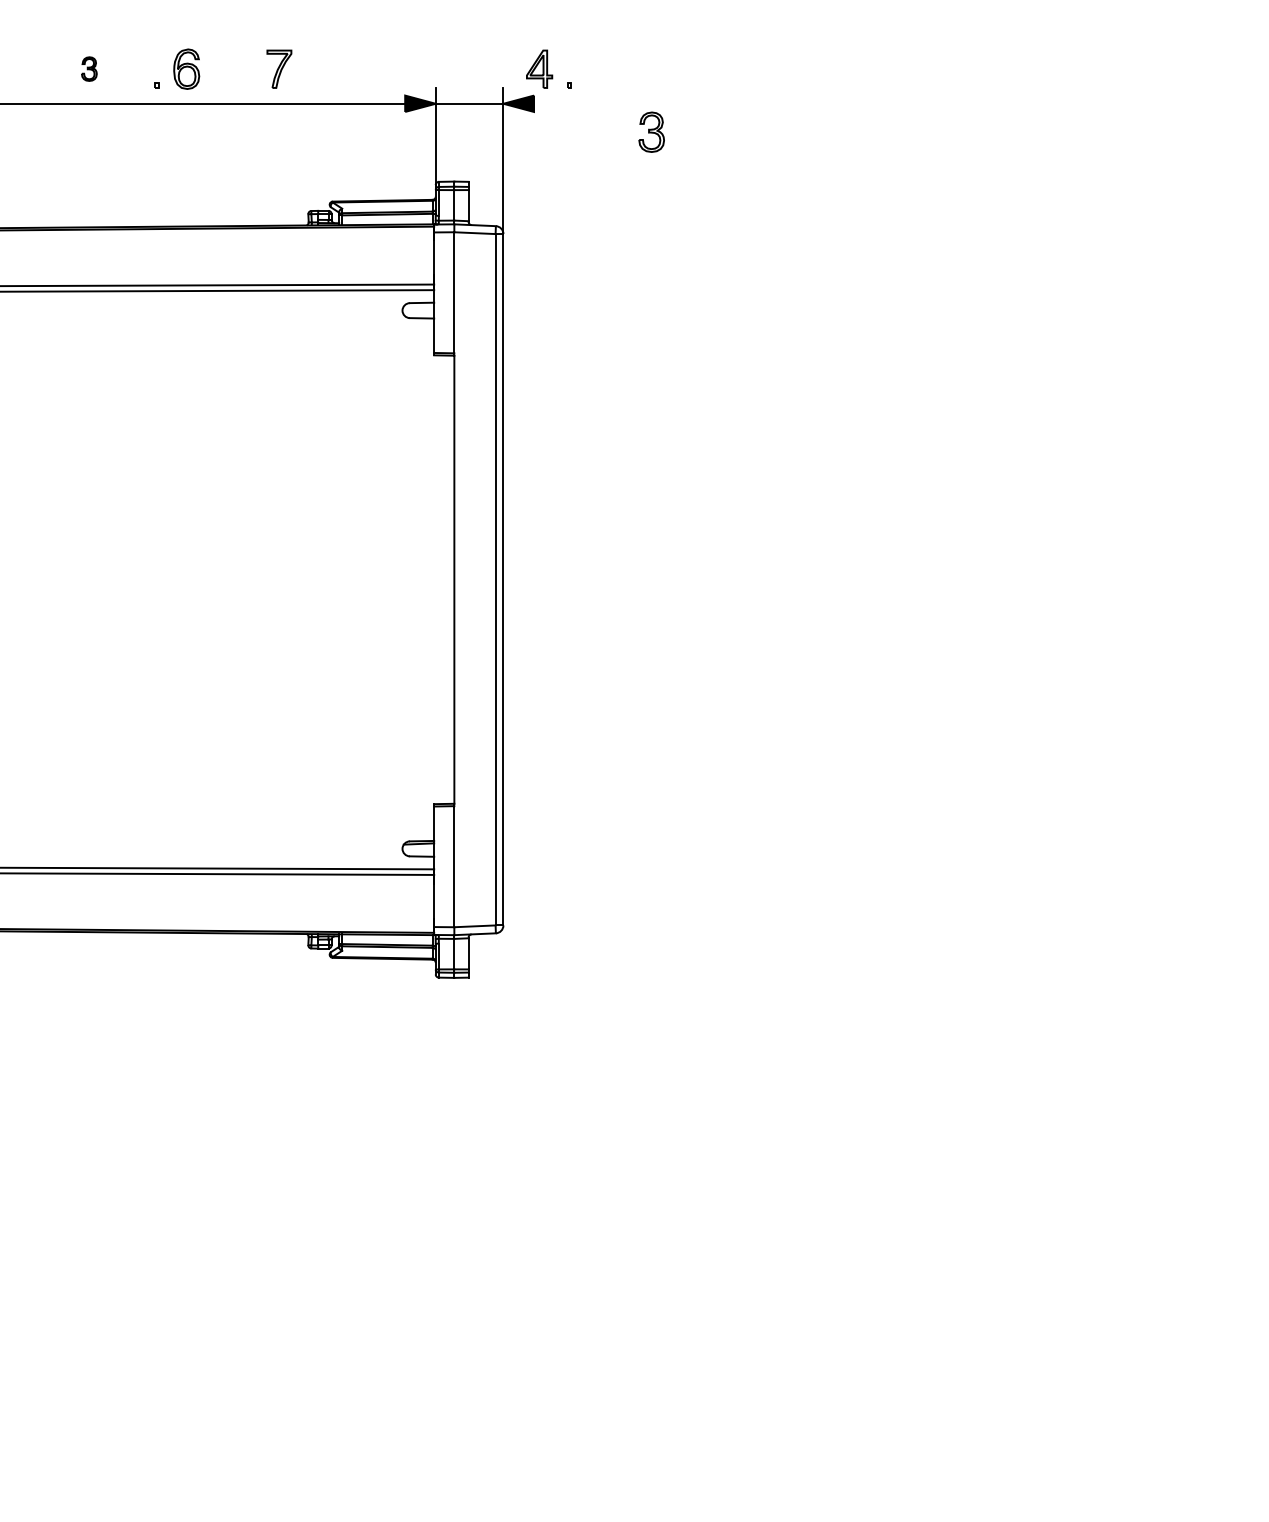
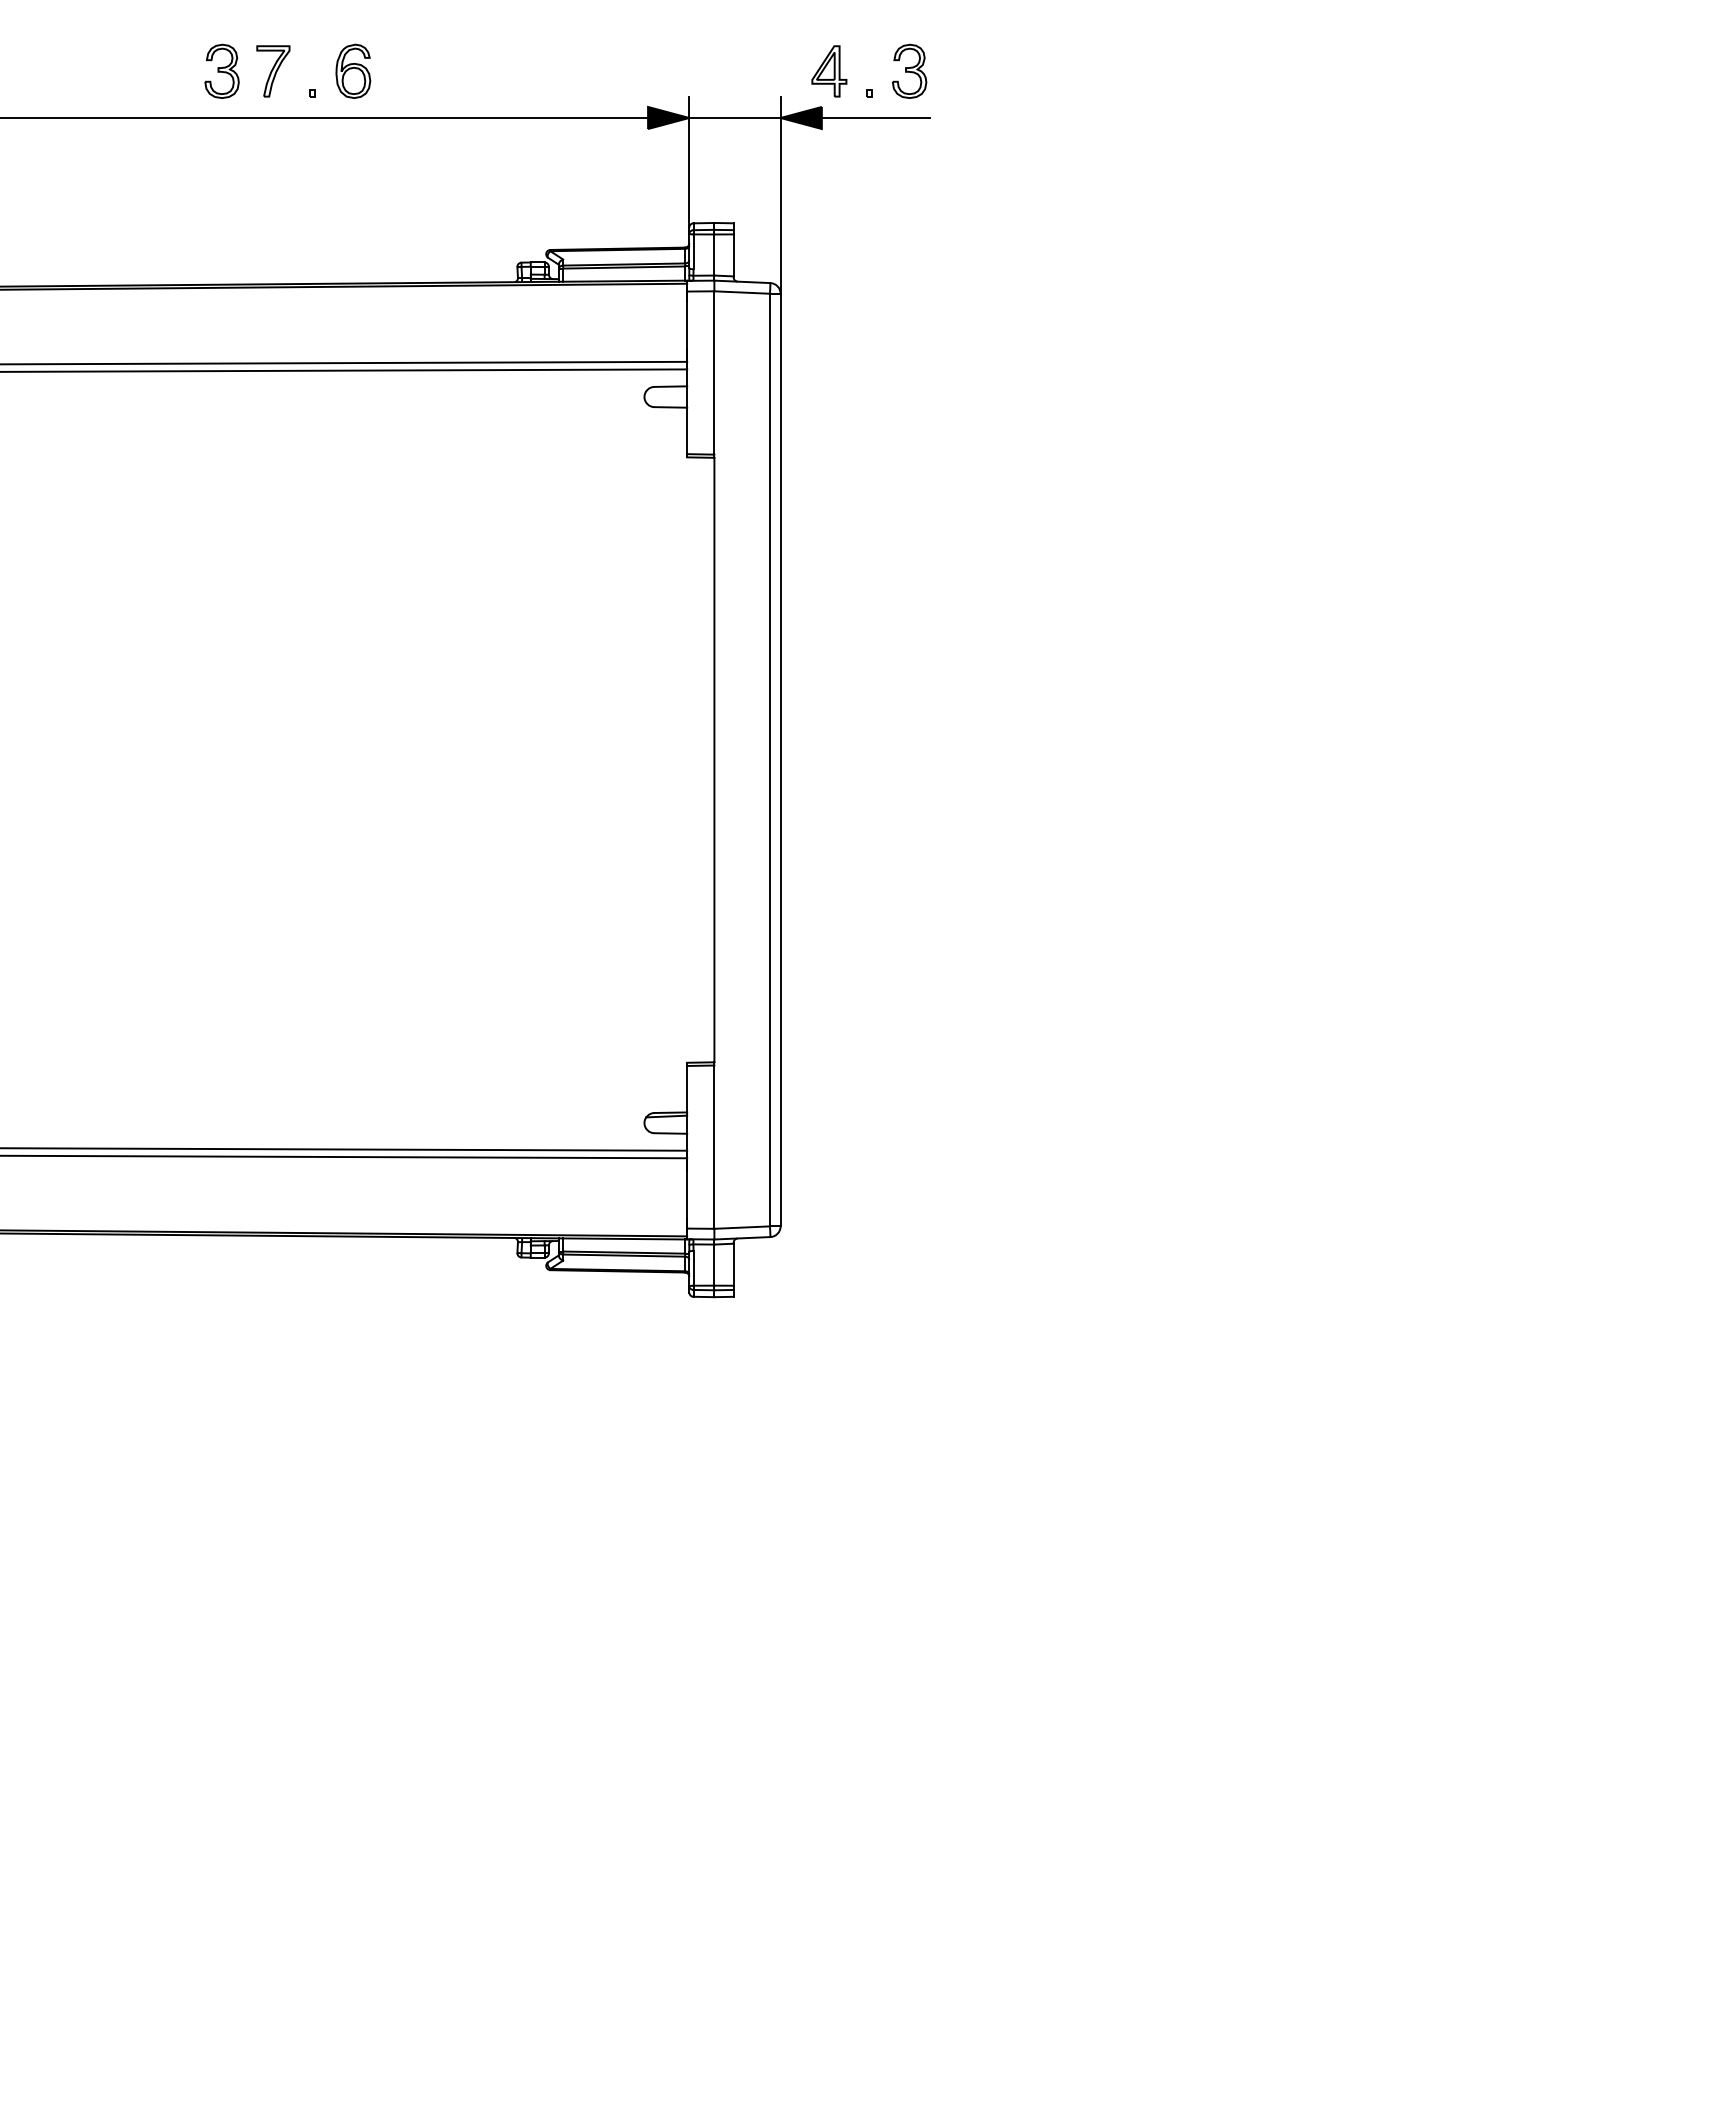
part: (88, 68) -> (221, 70), size x1.67
part: (279, 69) -> (273, 71), moved
line: (573, 104) -> (875, 118), added
part: (651, 131) -> (909, 70), moved

